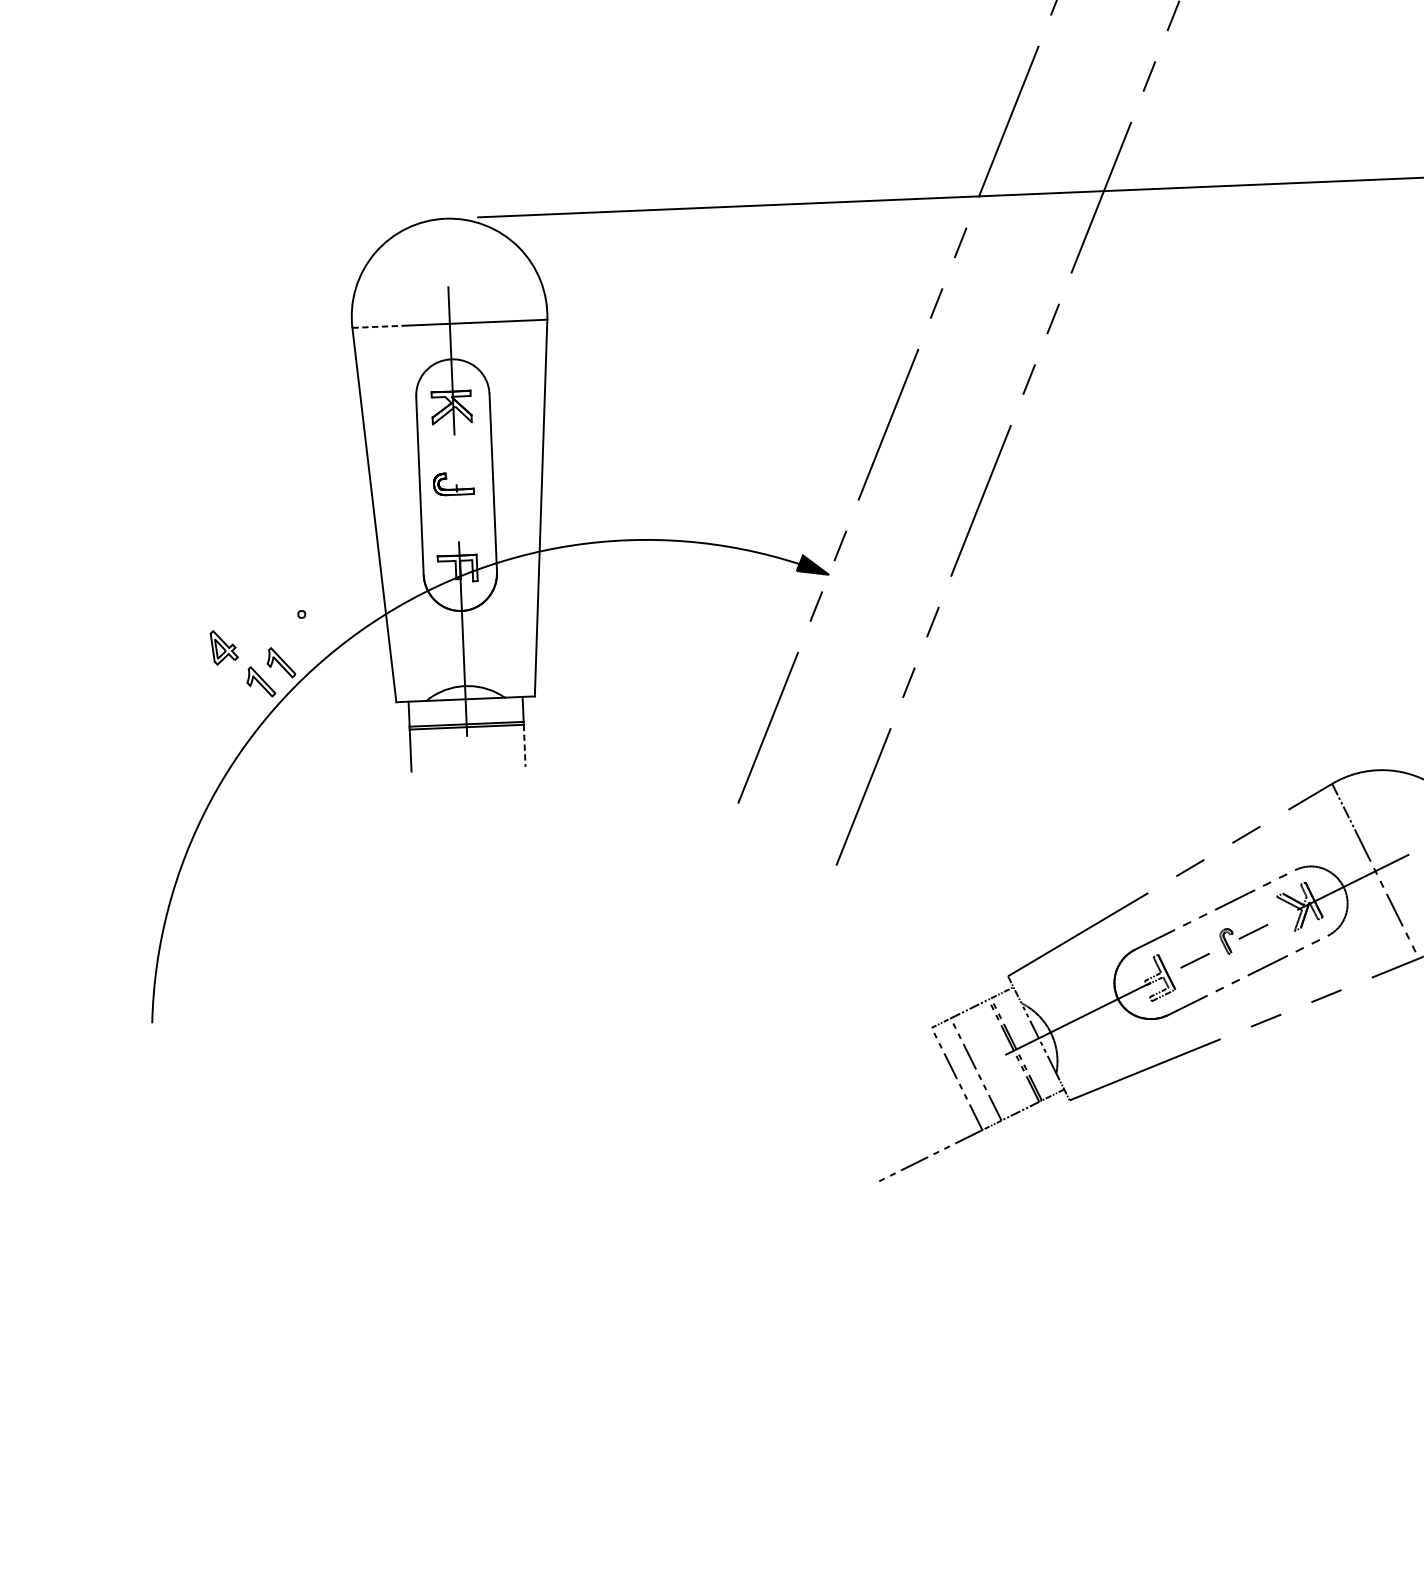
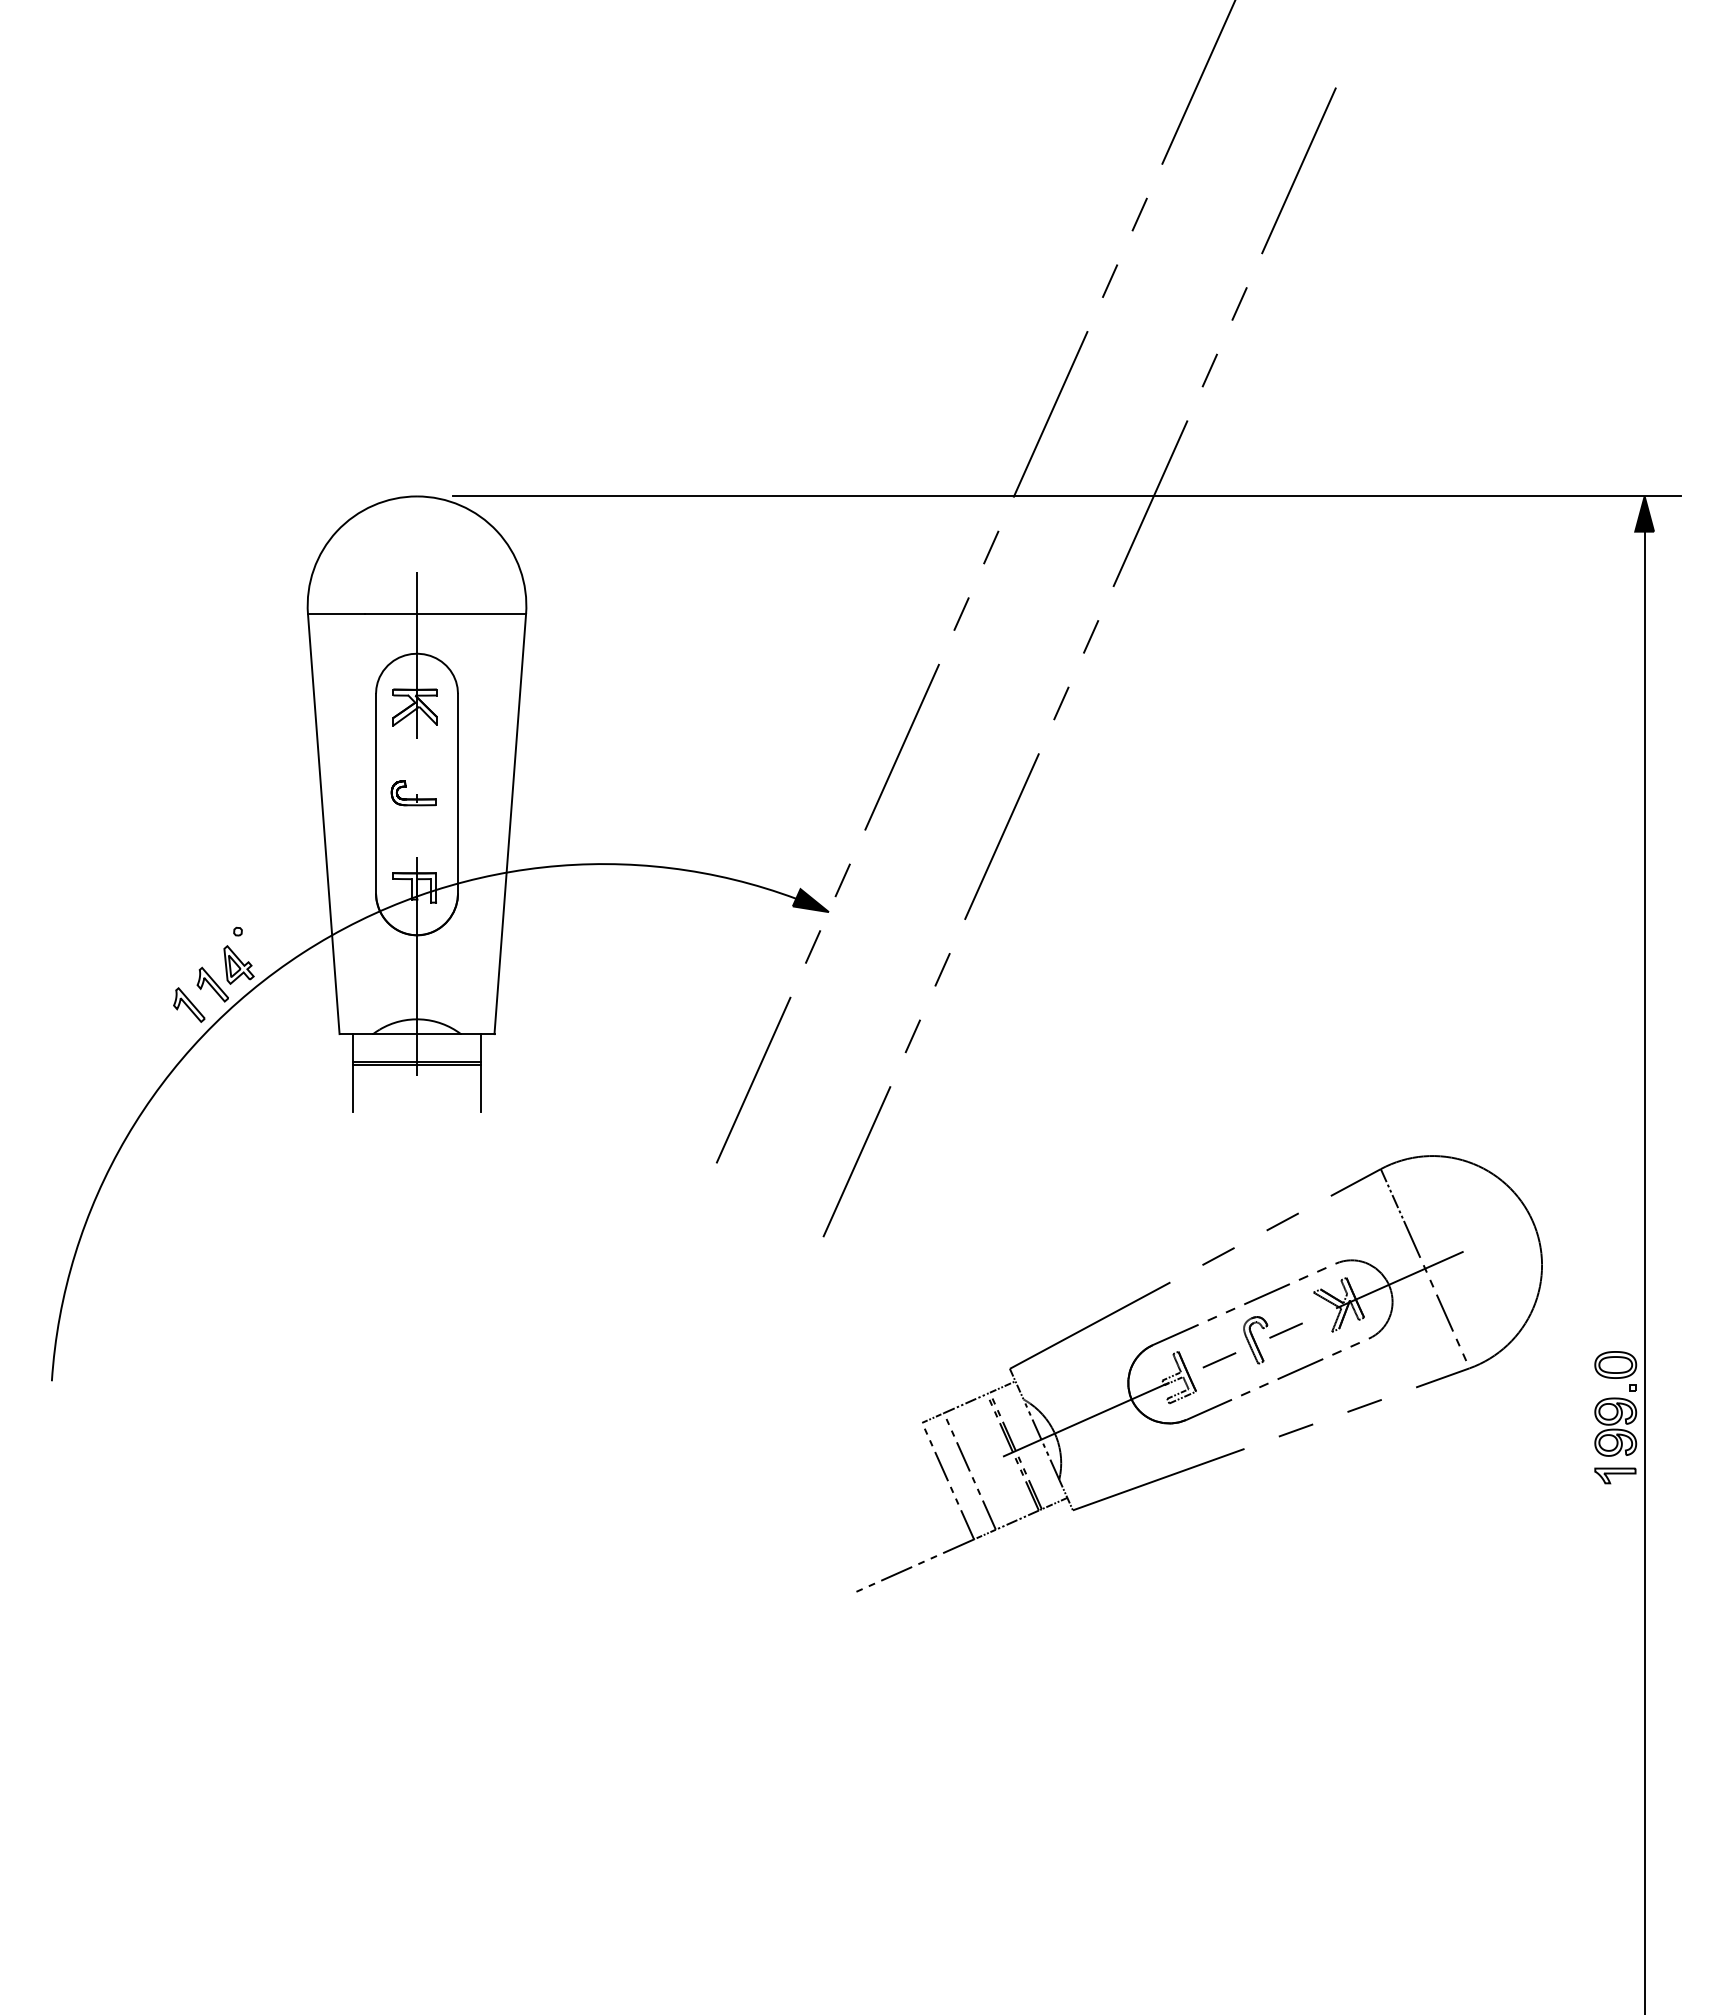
line: (377, 327) -> (336, 614), dashed -> solid
part: (223, 647) -> (238, 964), moved
line: (524, 745) -> (480, 1088), dashed -> solid
part: (1226, 941) -> (1255, 1340), size x1.67

